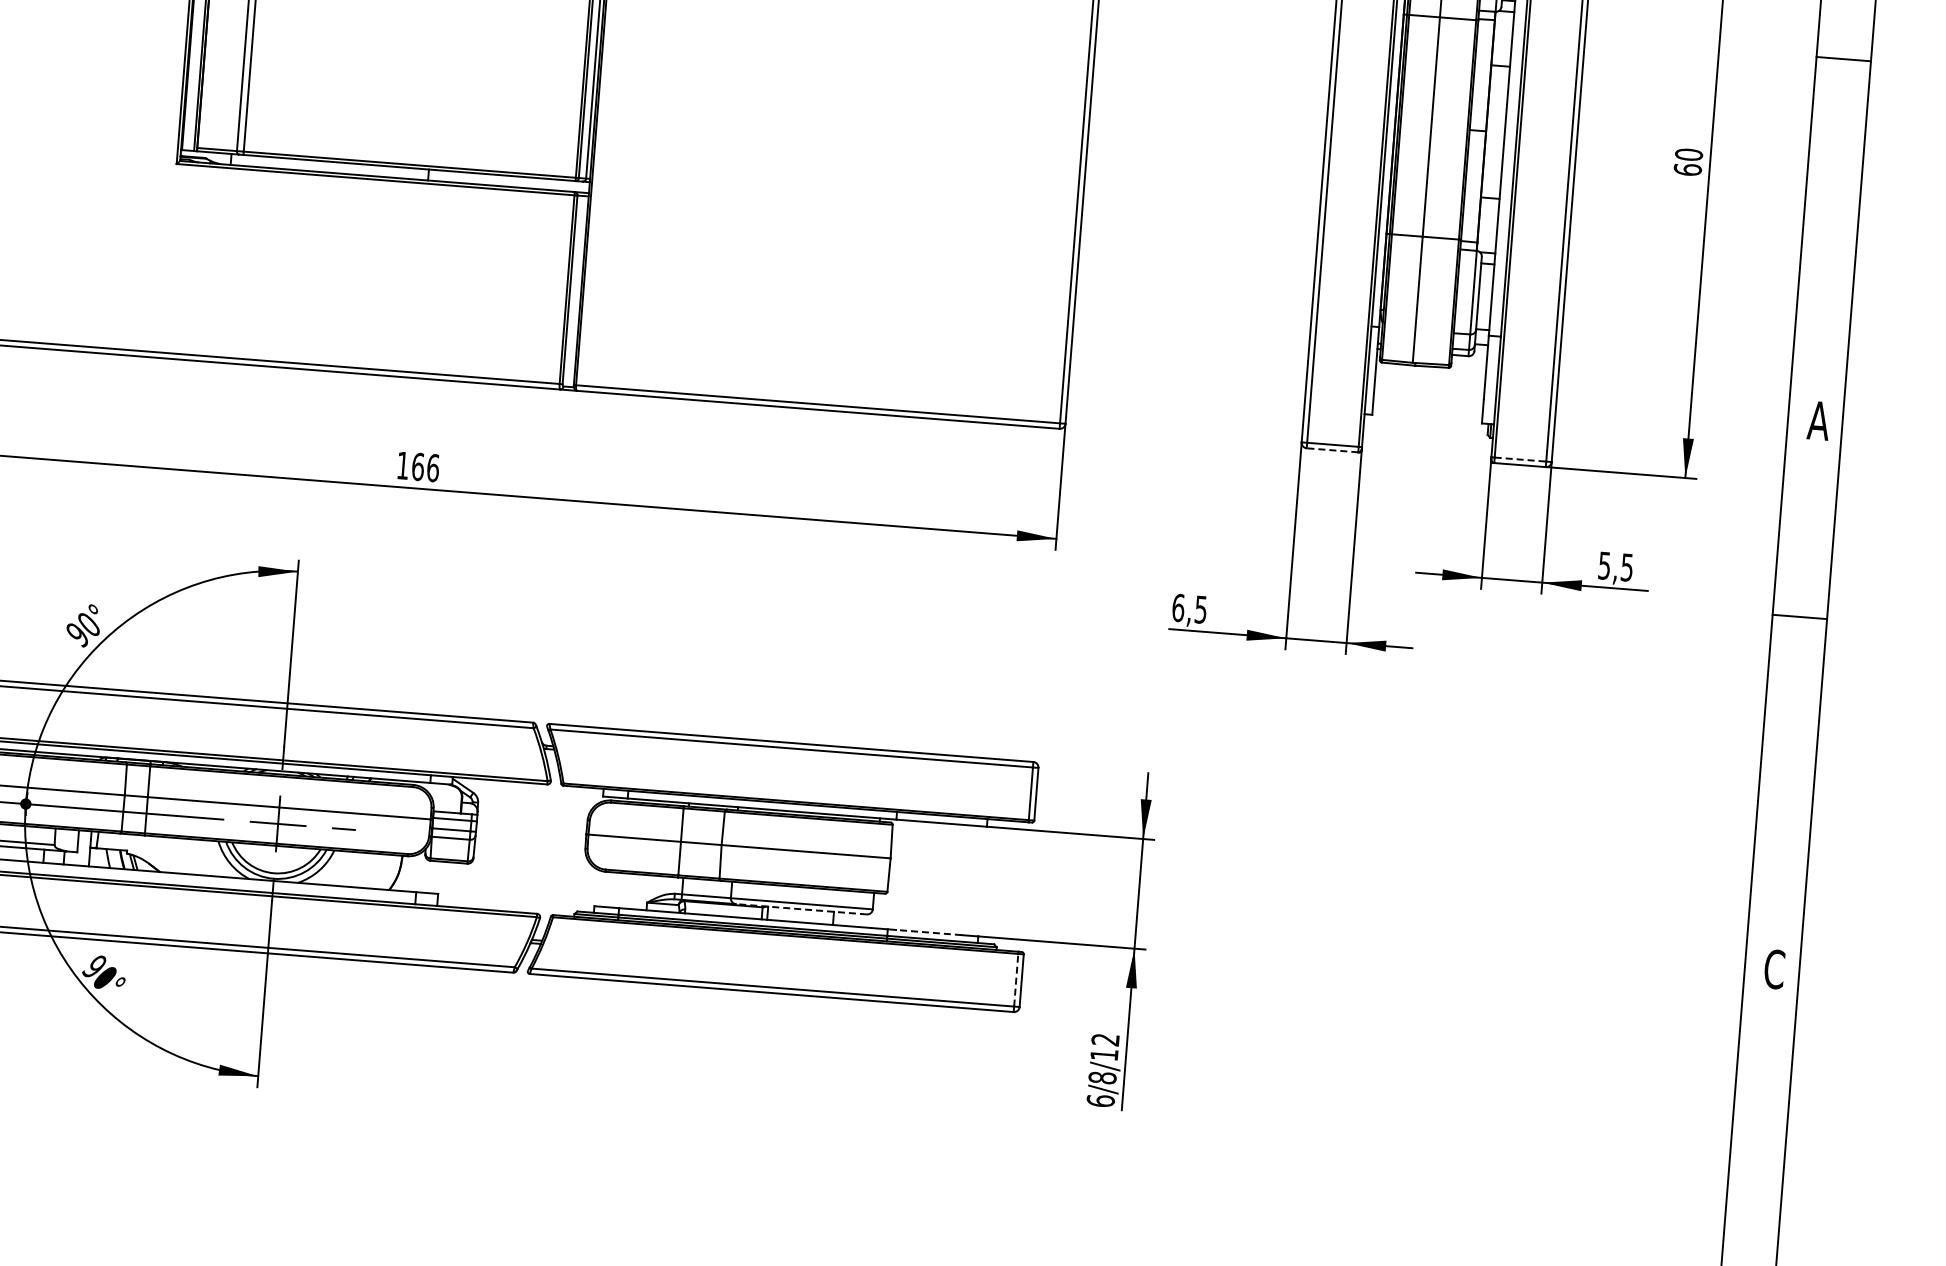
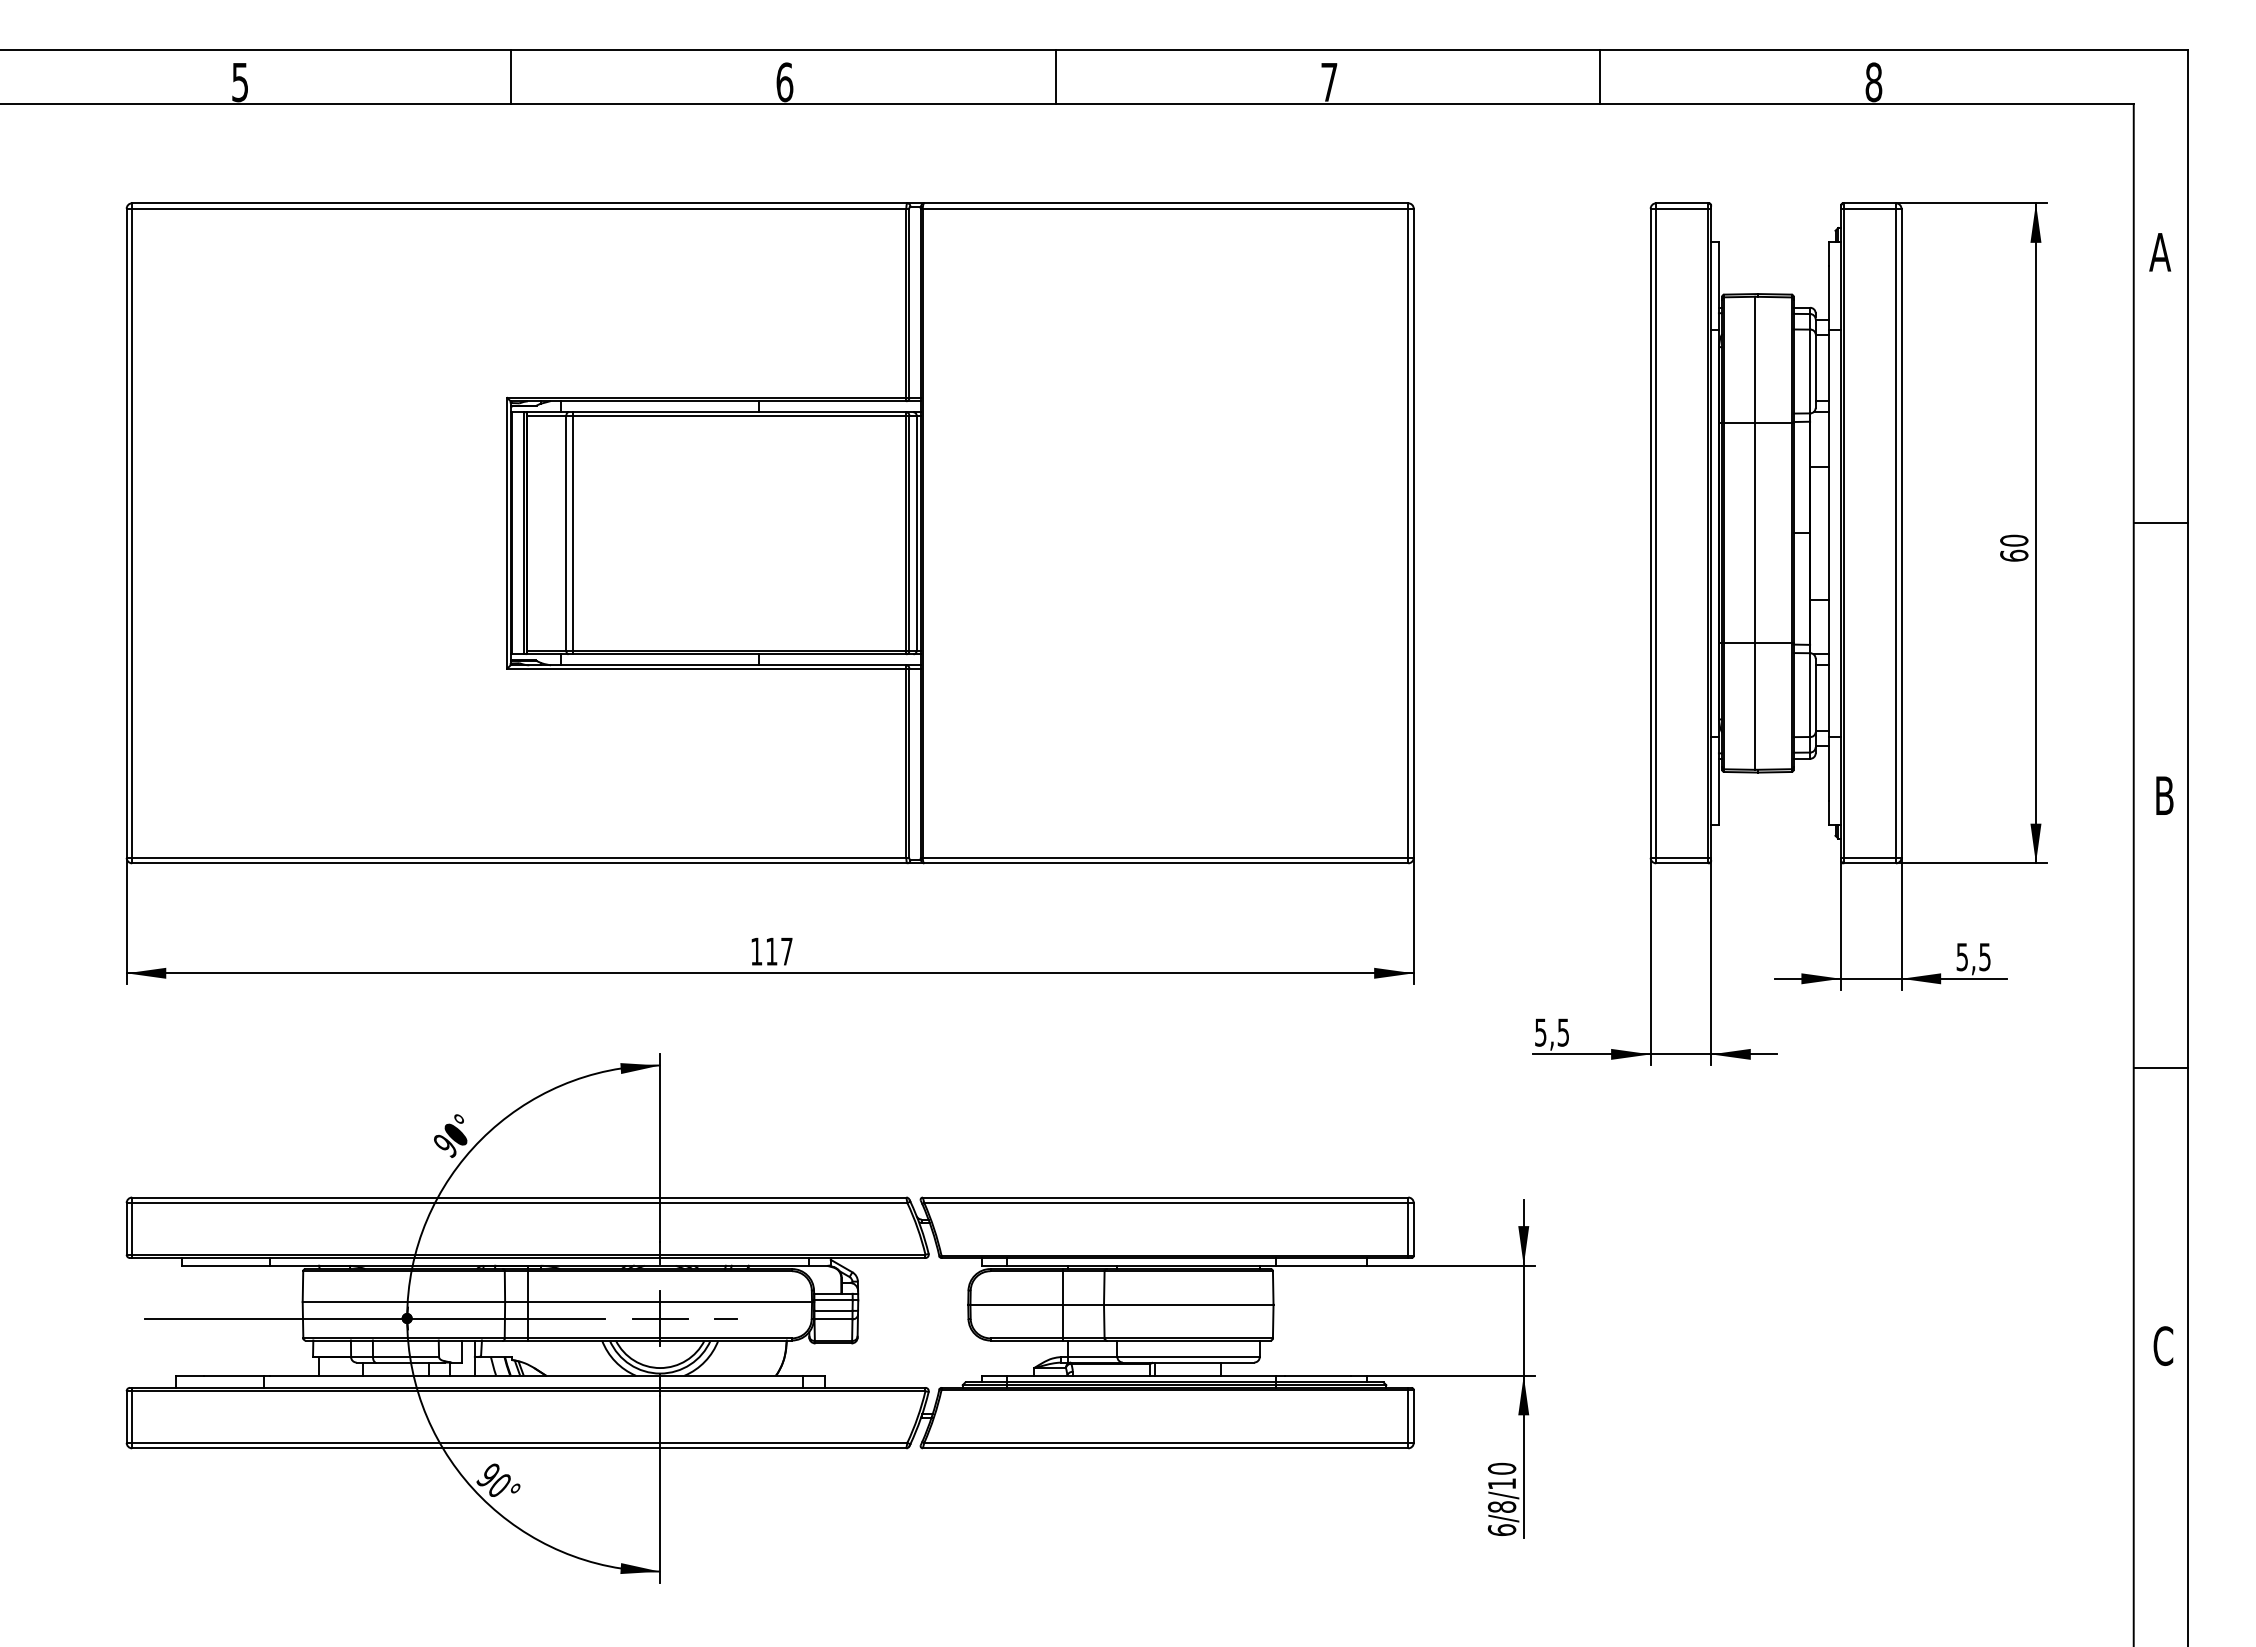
line: (1843, 59) -> (2160, 523), moved
text: (1818, 420) -> (2164, 795), A -> B
line: (1332, 450) -> (1682, 863), dashed -> solid
line: (1520, 459) -> (1870, 857), dashed -> solid
text: (425, 467) -> (779, 951), 166 -> 117
text: (1178, 607) -> (1540, 1032), 6,5 -> 5,5
line: (1799, 616) -> (2160, 1067), moved
line: (801, 909) -> (1188, 1362), dashed -> solid
line: (928, 932) -> (1317, 1375), dashed -> solid
line: (1016, 979) -> (1408, 1415), dashed -> solid
text: (1106, 1039) -> (1502, 1468), 6/8/12 -> 6/8/10

